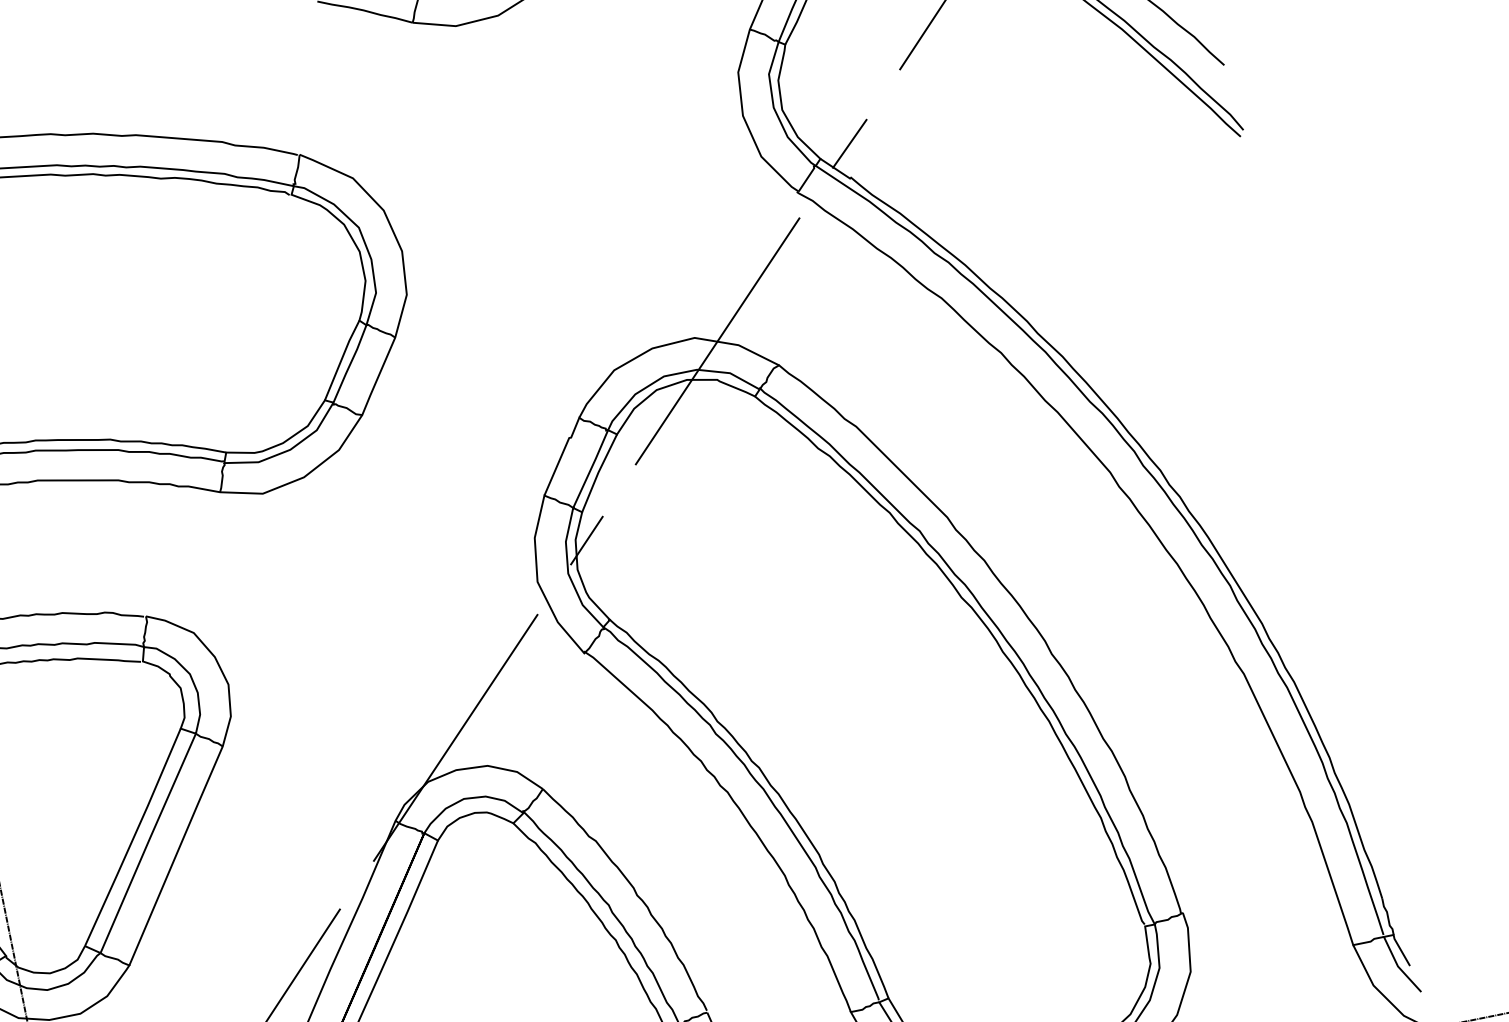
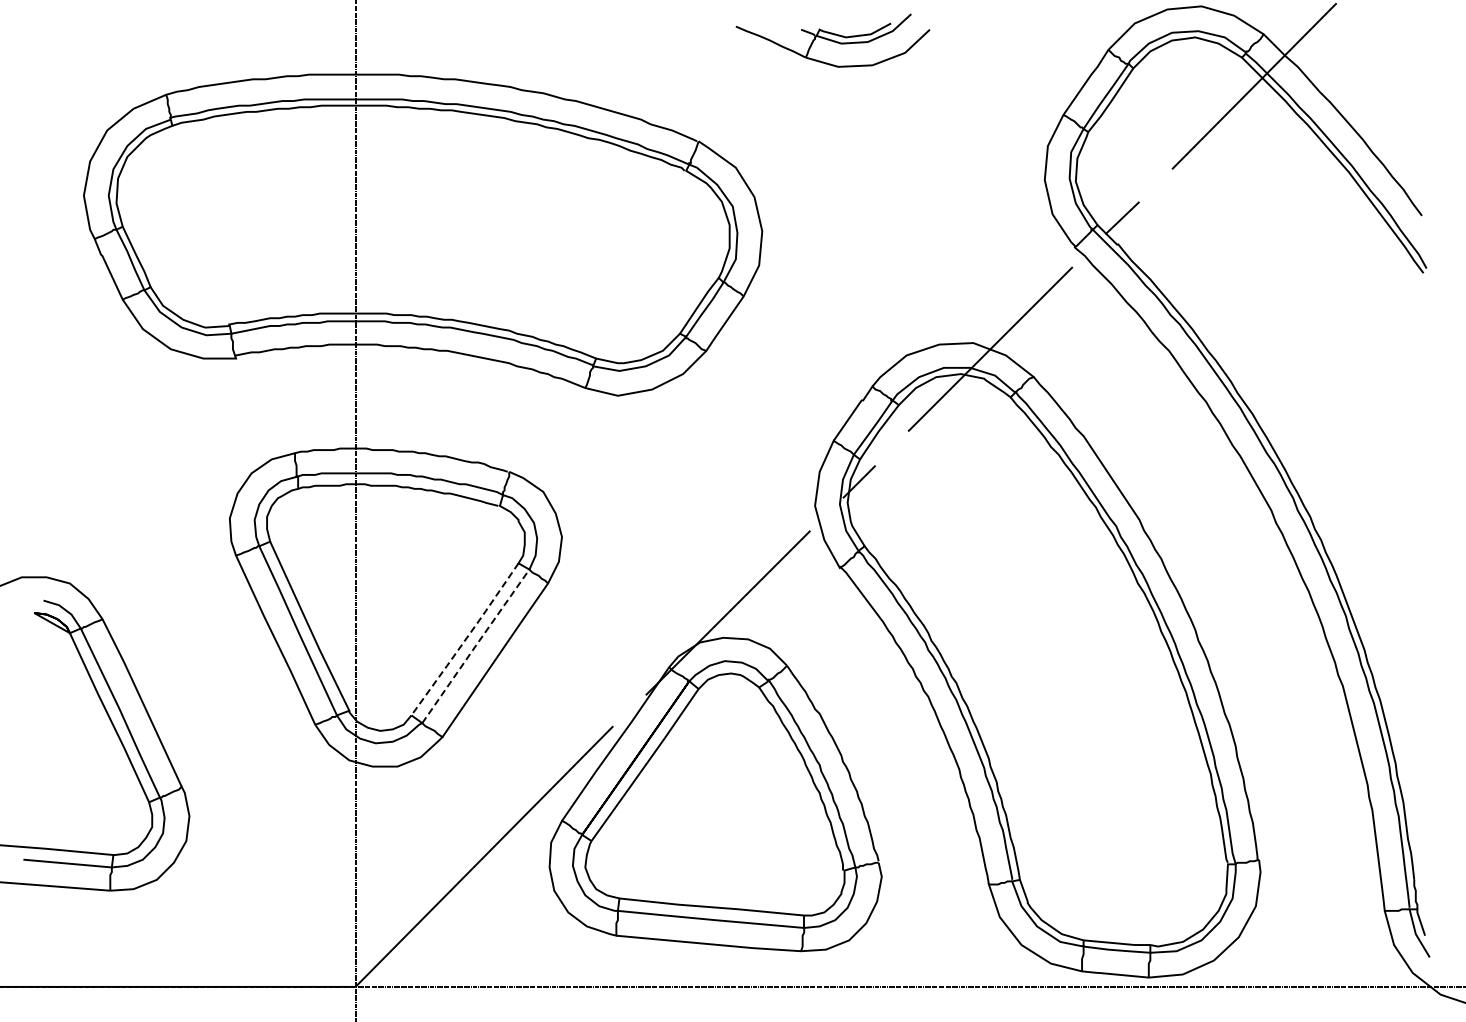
line: (133, 838) -> (465, 640), solid -> dashed
line: (147, 843) -> (475, 646), solid -> dashed

